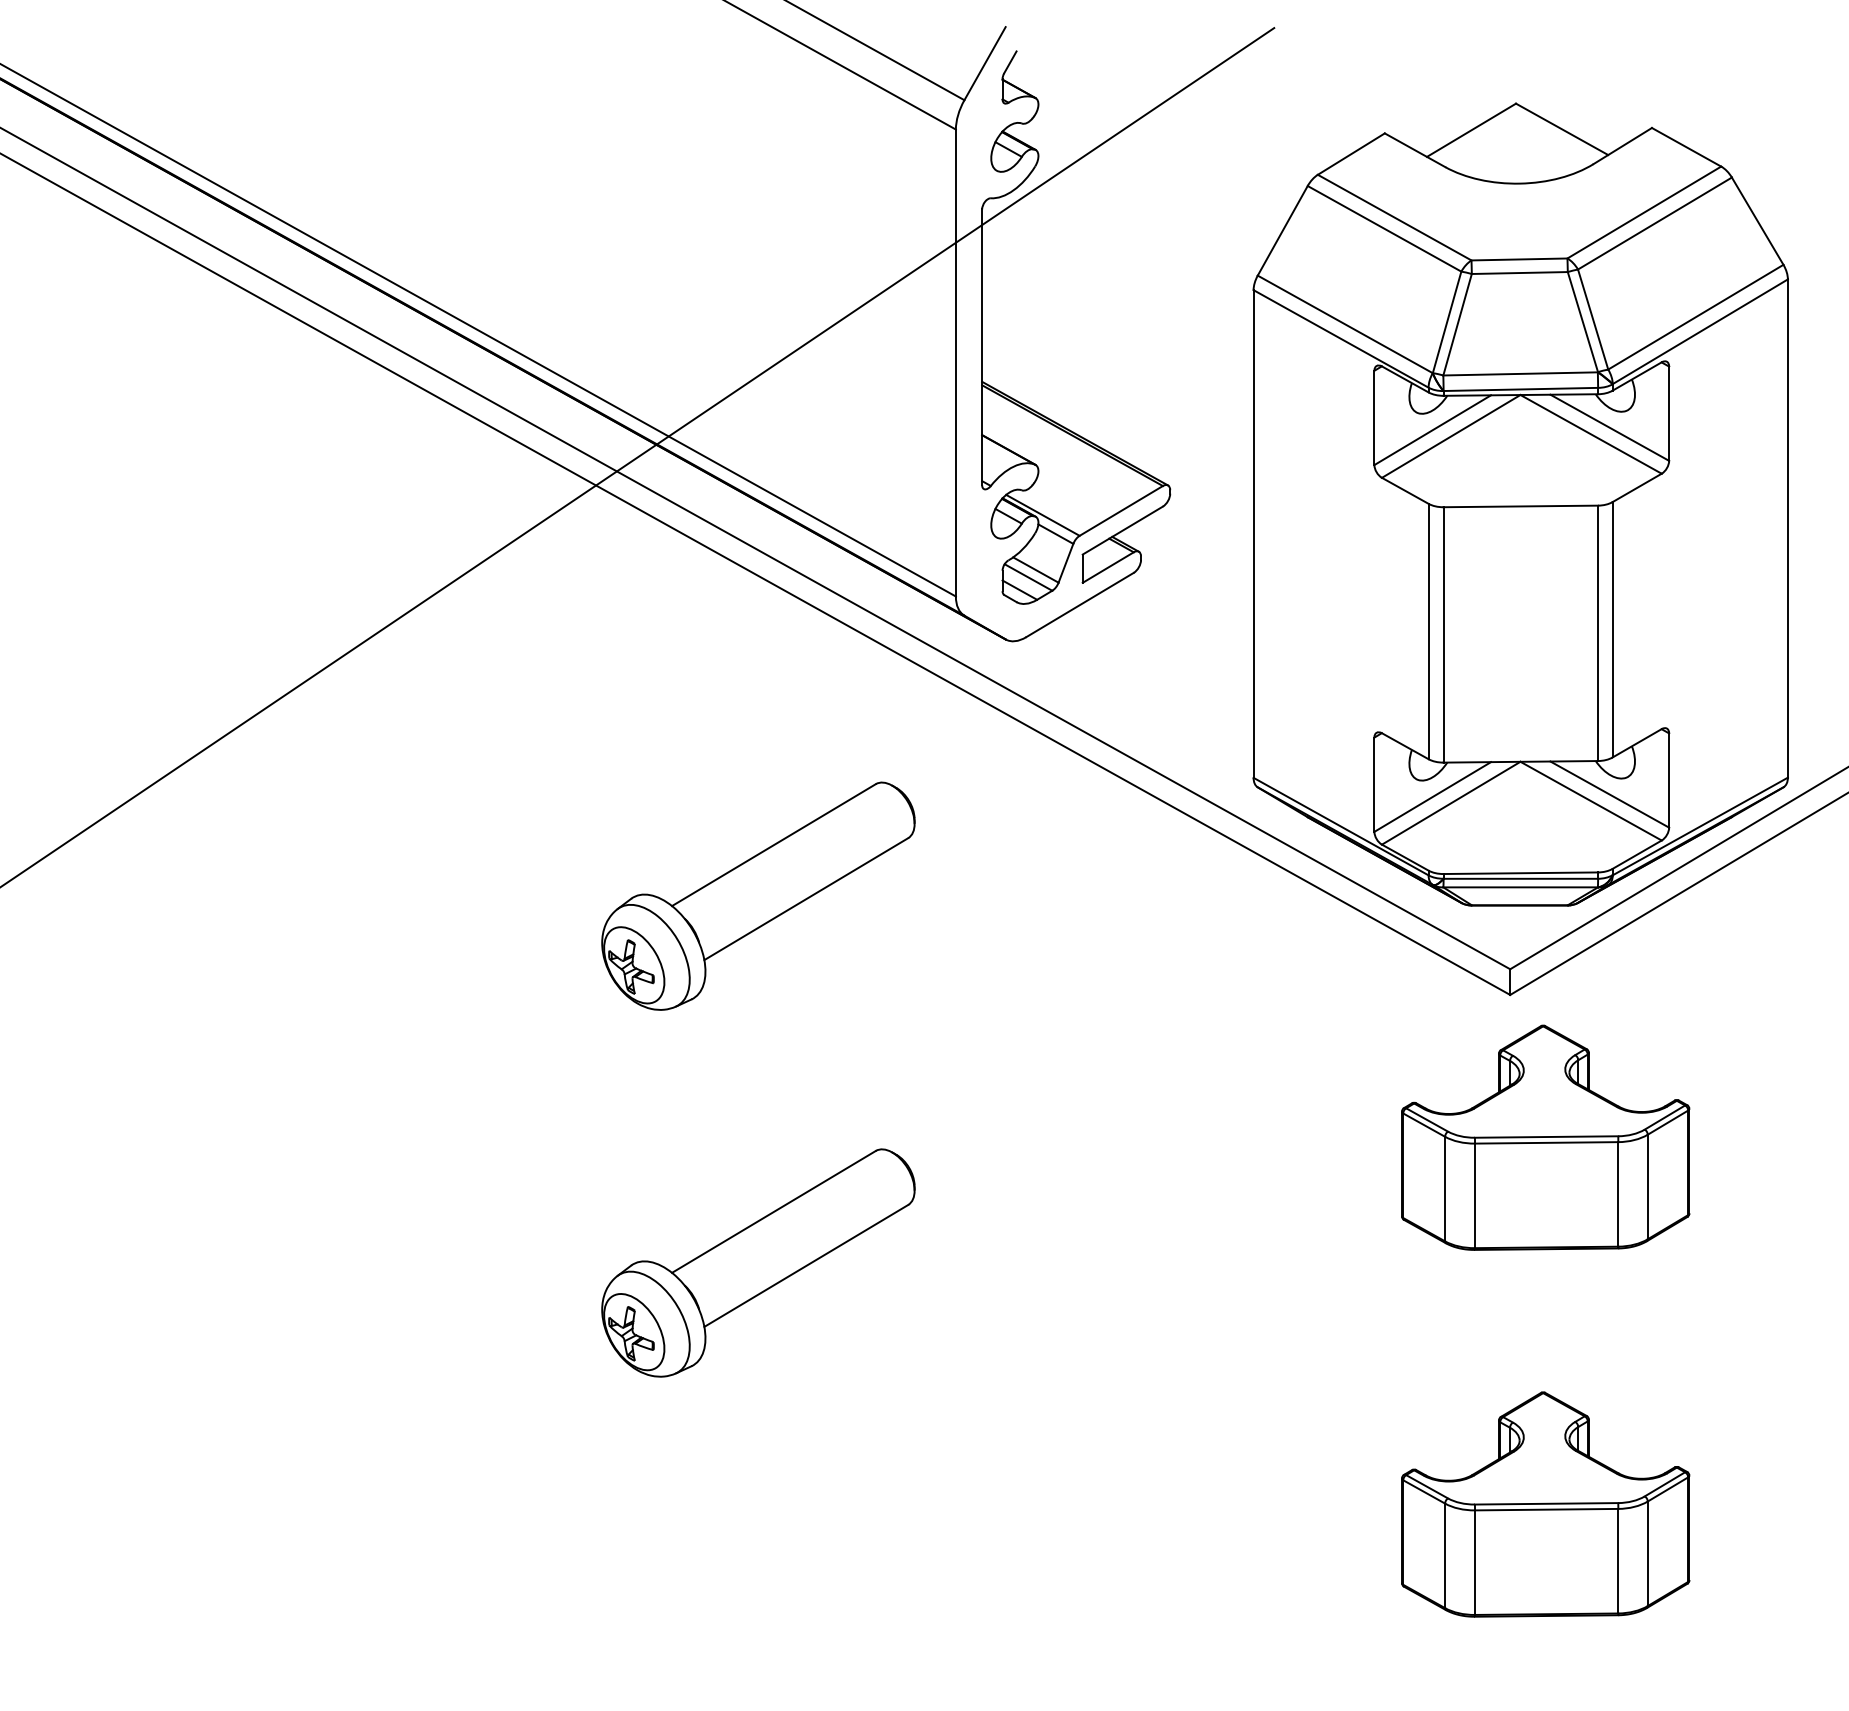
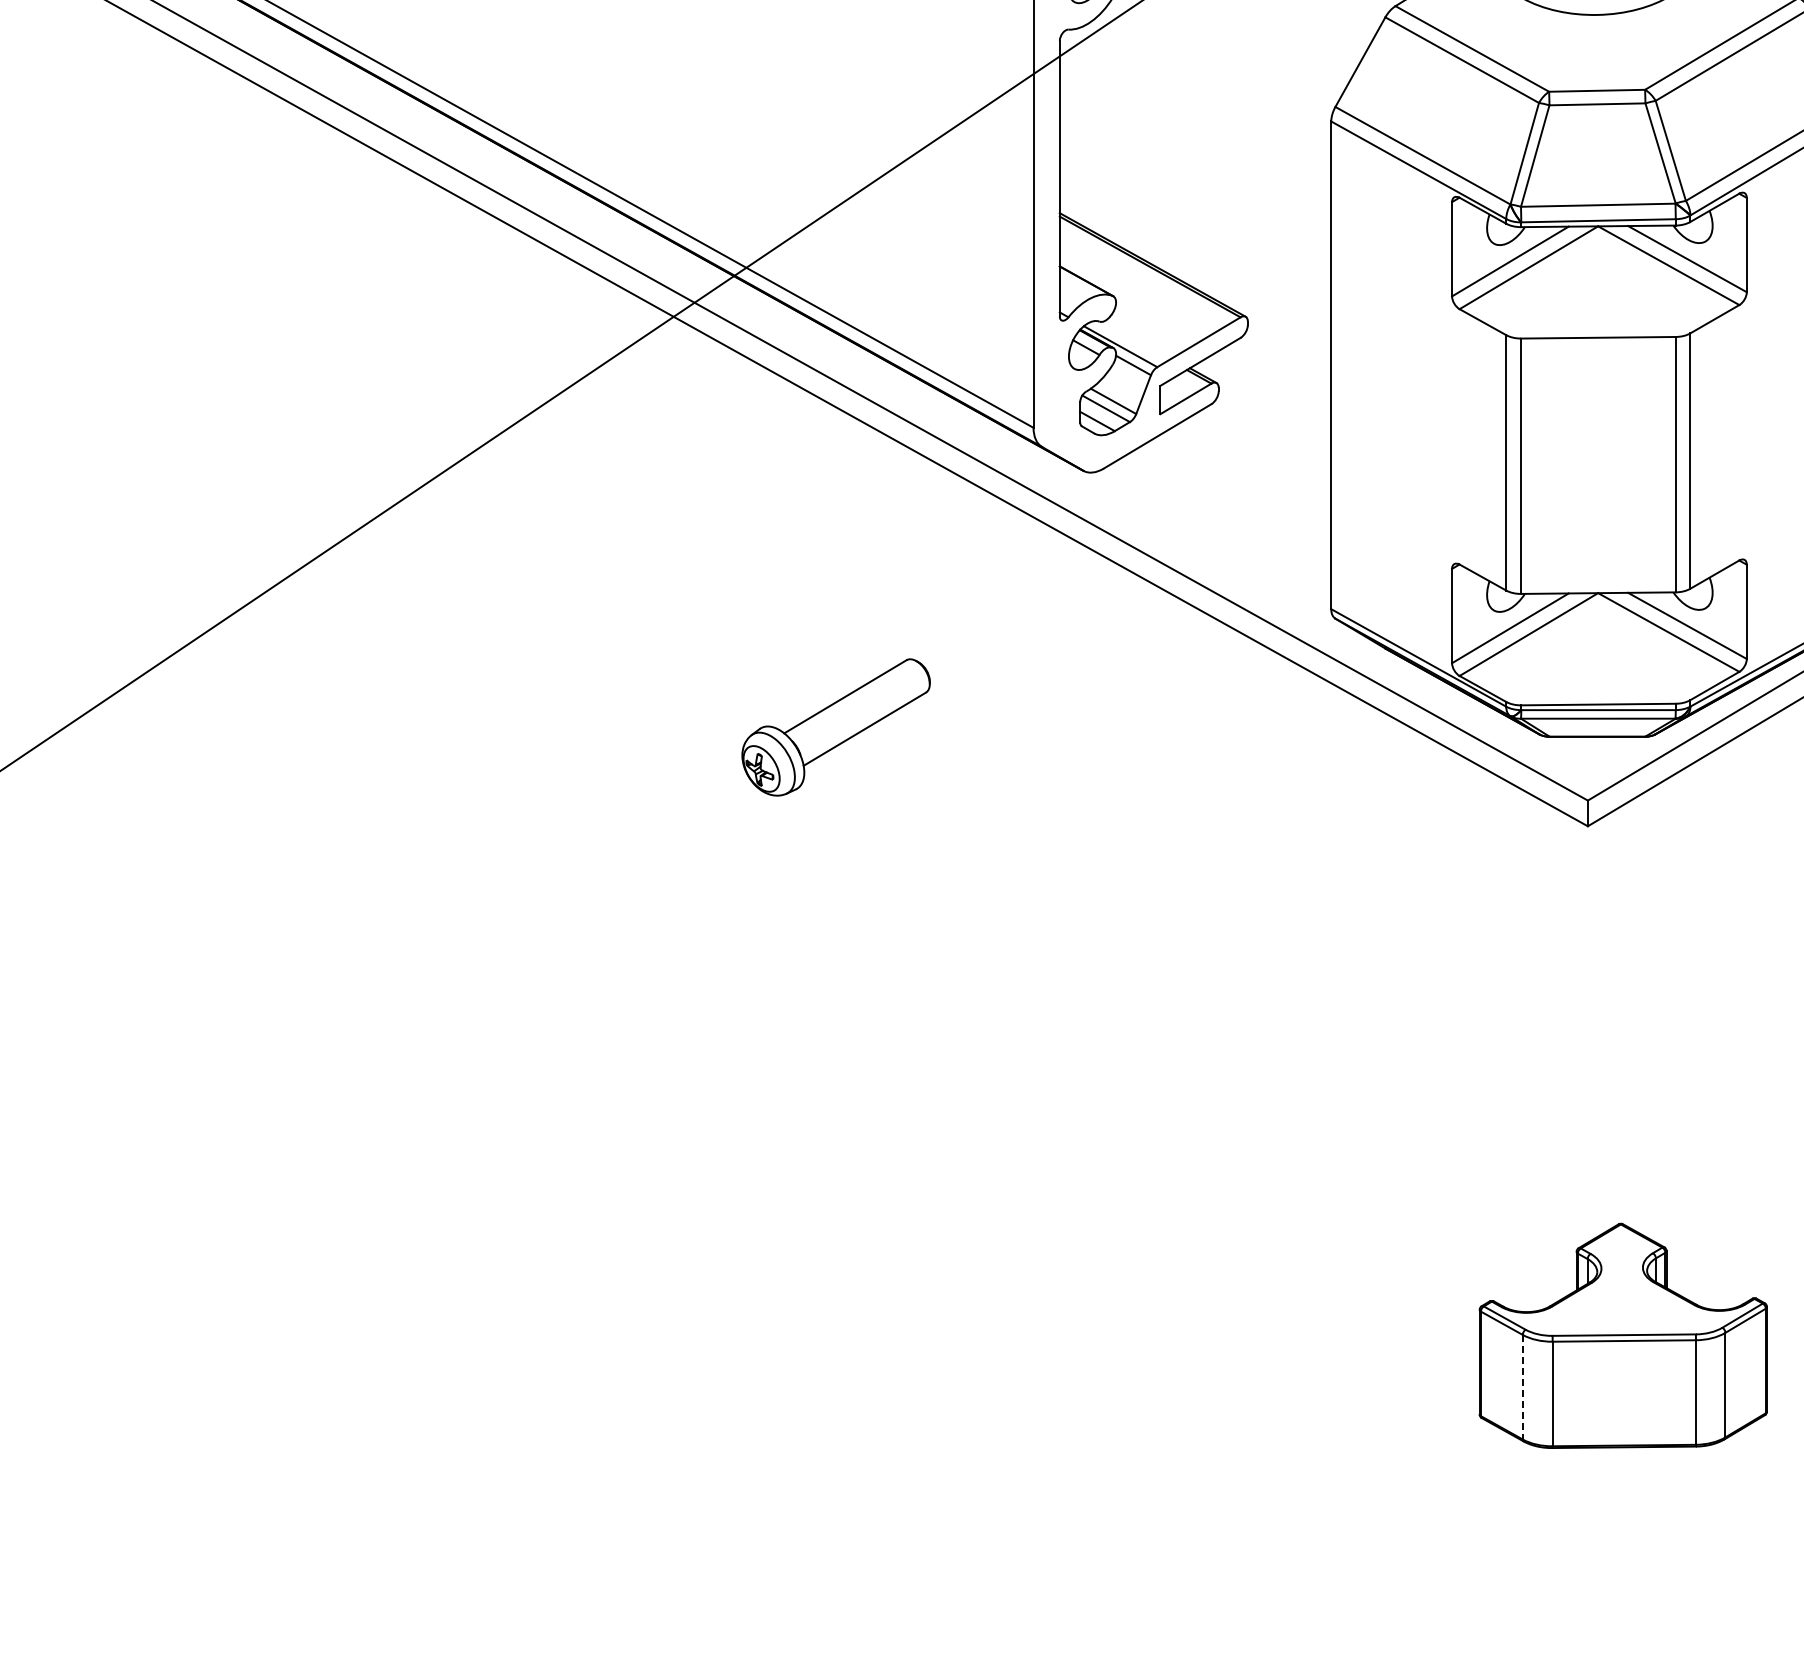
part: (758, 895) -> (836, 726), size x0.6
part: (1545, 1137) -> (1623, 968), removed
part: (758, 1262) -> (836, 1093), removed
line: (1445, 1556) -> (1523, 1387), solid -> dashed

